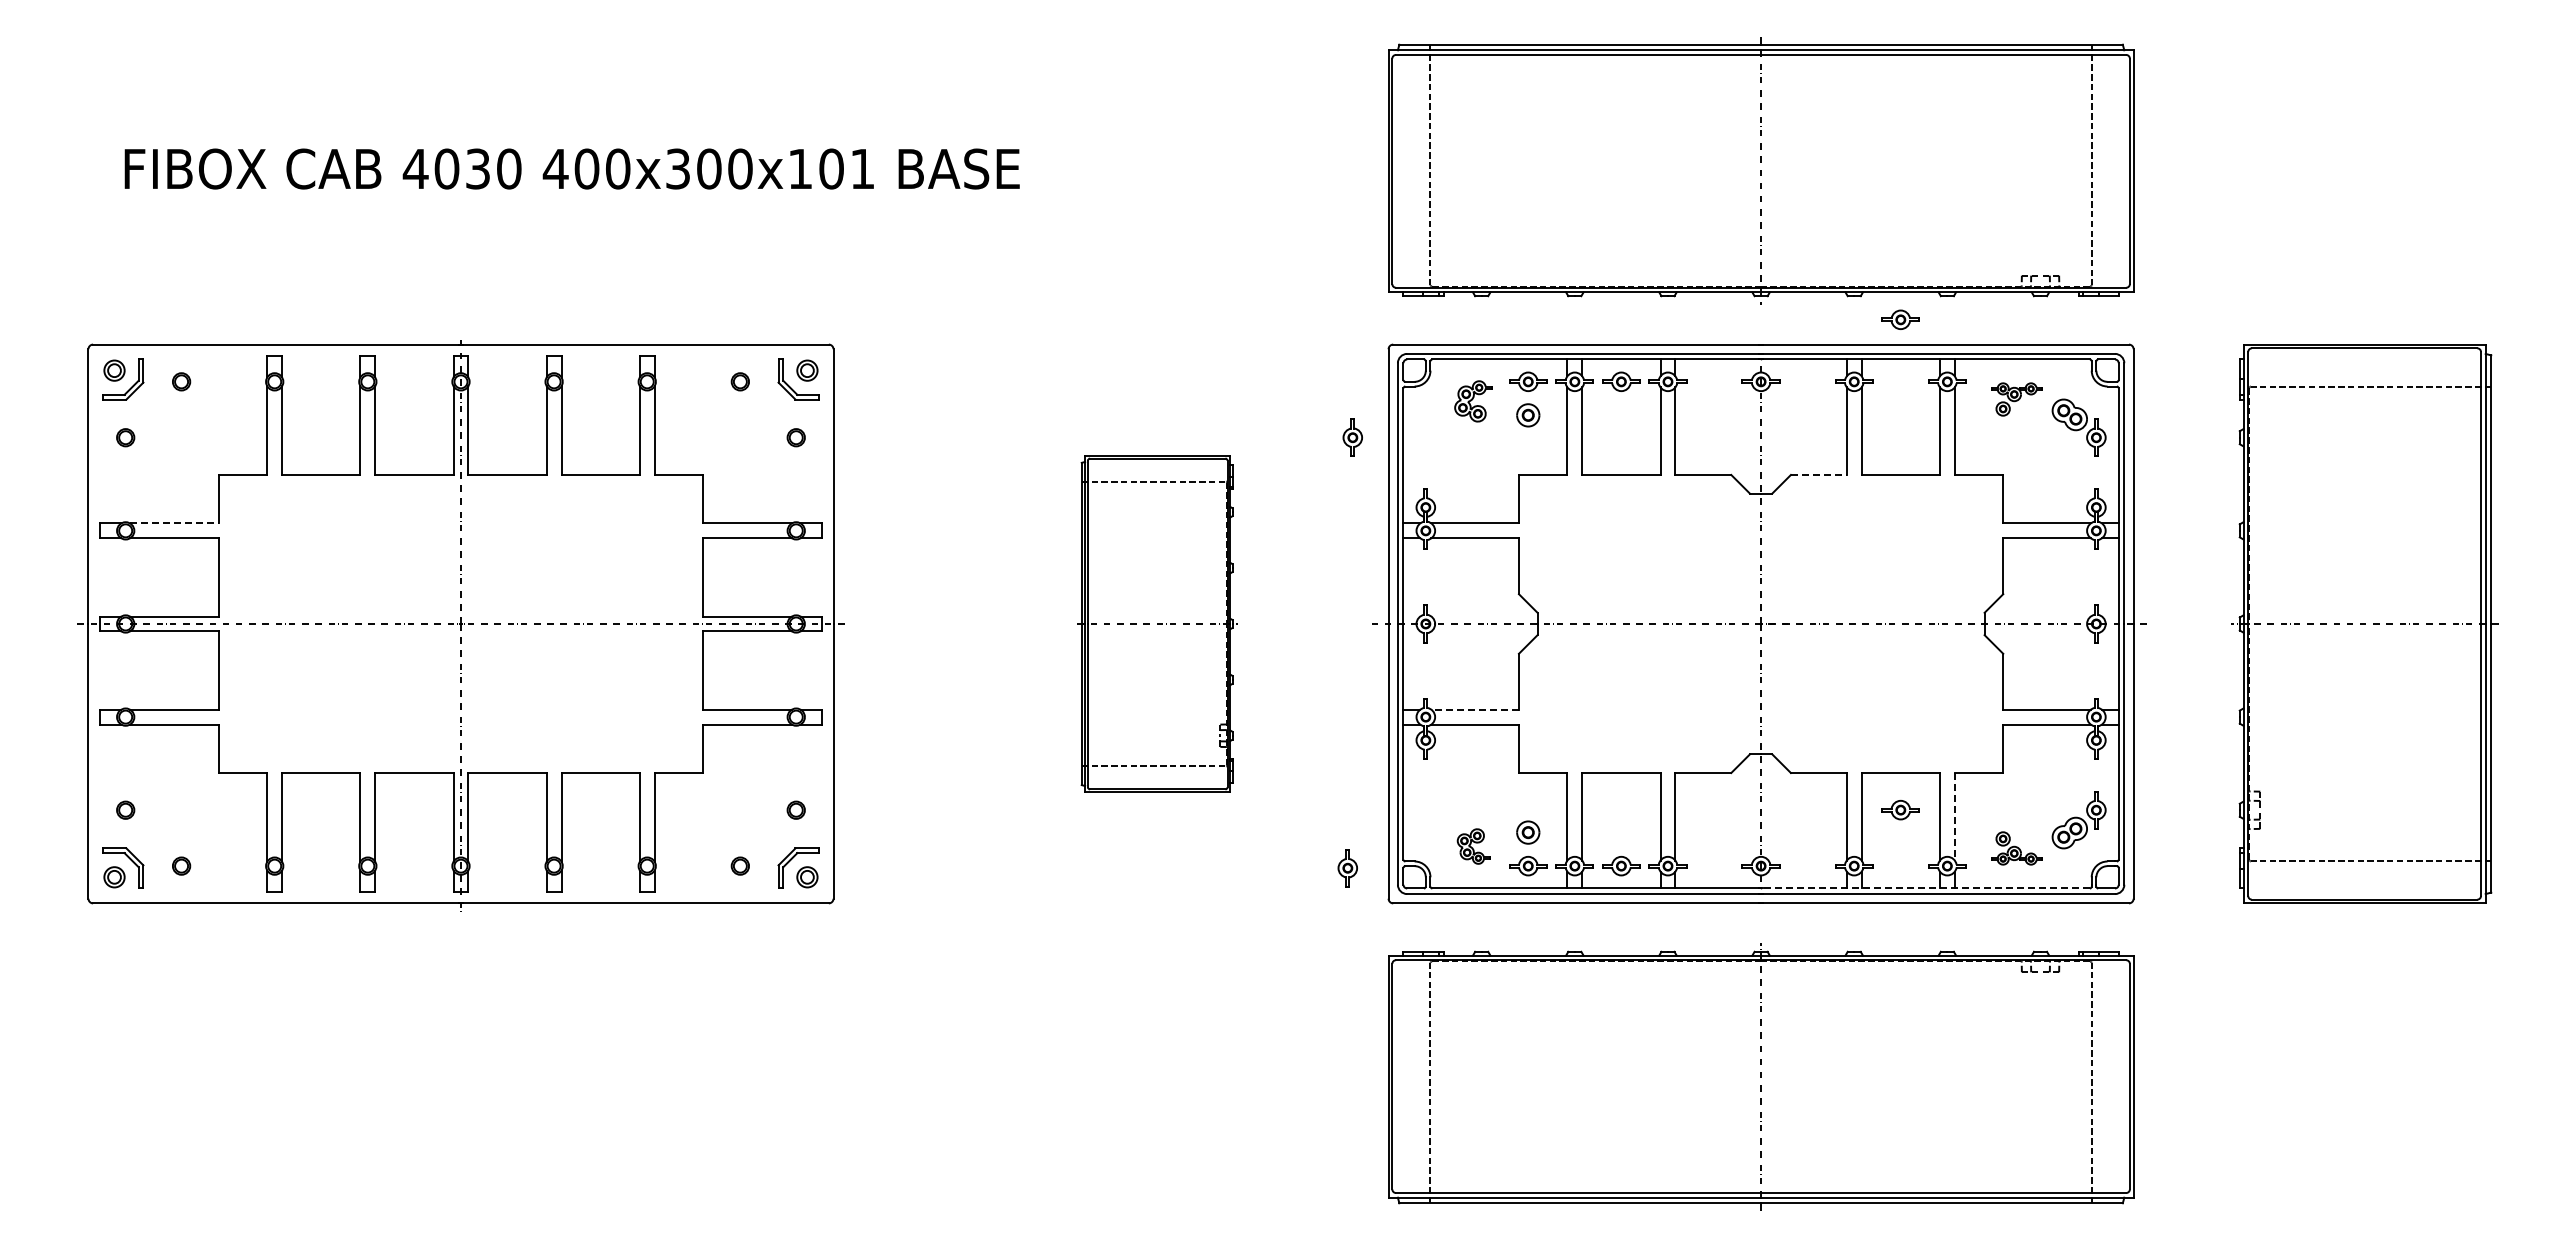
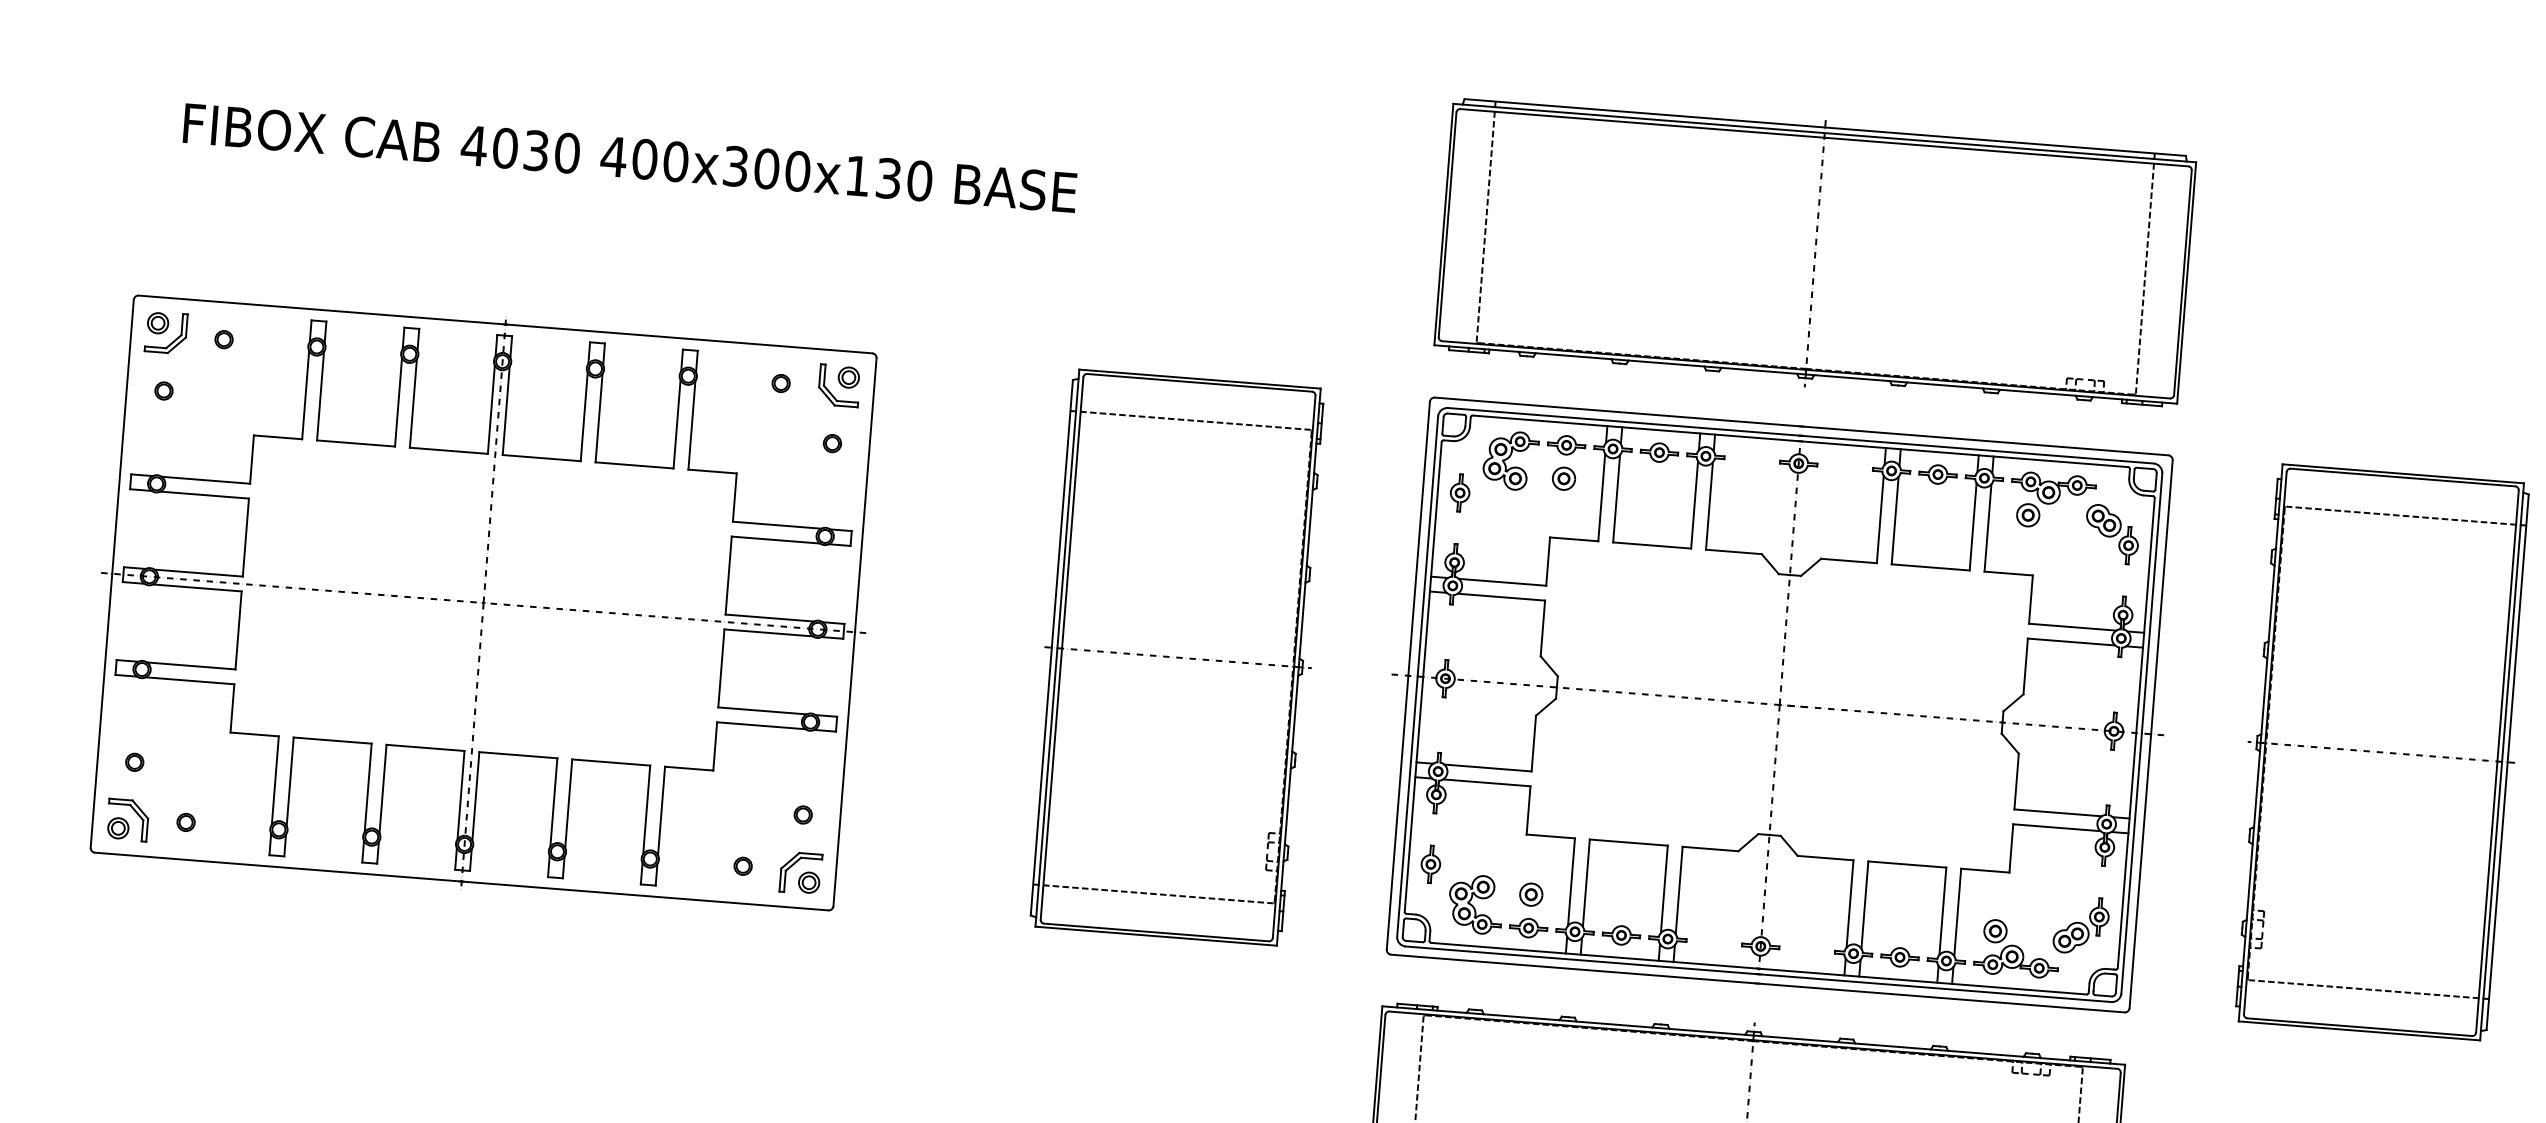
text: (847, 168) -> (904, 179), 400x300x101 -> 400x300x130
part: (1900, 319) -> (1937, 474), moved
part: (2016, 399) -> (2051, 501), size x1.67
part: (1473, 401) -> (1510, 460), size x1.43
part: (1352, 437) -> (1459, 492), moved
line: (1818, 474) -> (1848, 560), dashed -> solid
line: (174, 523) -> (205, 480), dashed -> solid
part: (1157, 623) -> (1178, 657), size x1.67
line: (1475, 709) -> (1488, 767), dashed -> solid
part: (1900, 810) -> (1899, 957), moved
line: (1954, 816) -> (1957, 912), dashed -> solid
part: (1473, 846) -> (1475, 904), size x1.67
part: (2016, 848) -> (2016, 948), size x1.67
part: (1347, 868) -> (1430, 864), moved
line: (1924, 888) -> (1921, 981), dashed -> solid

